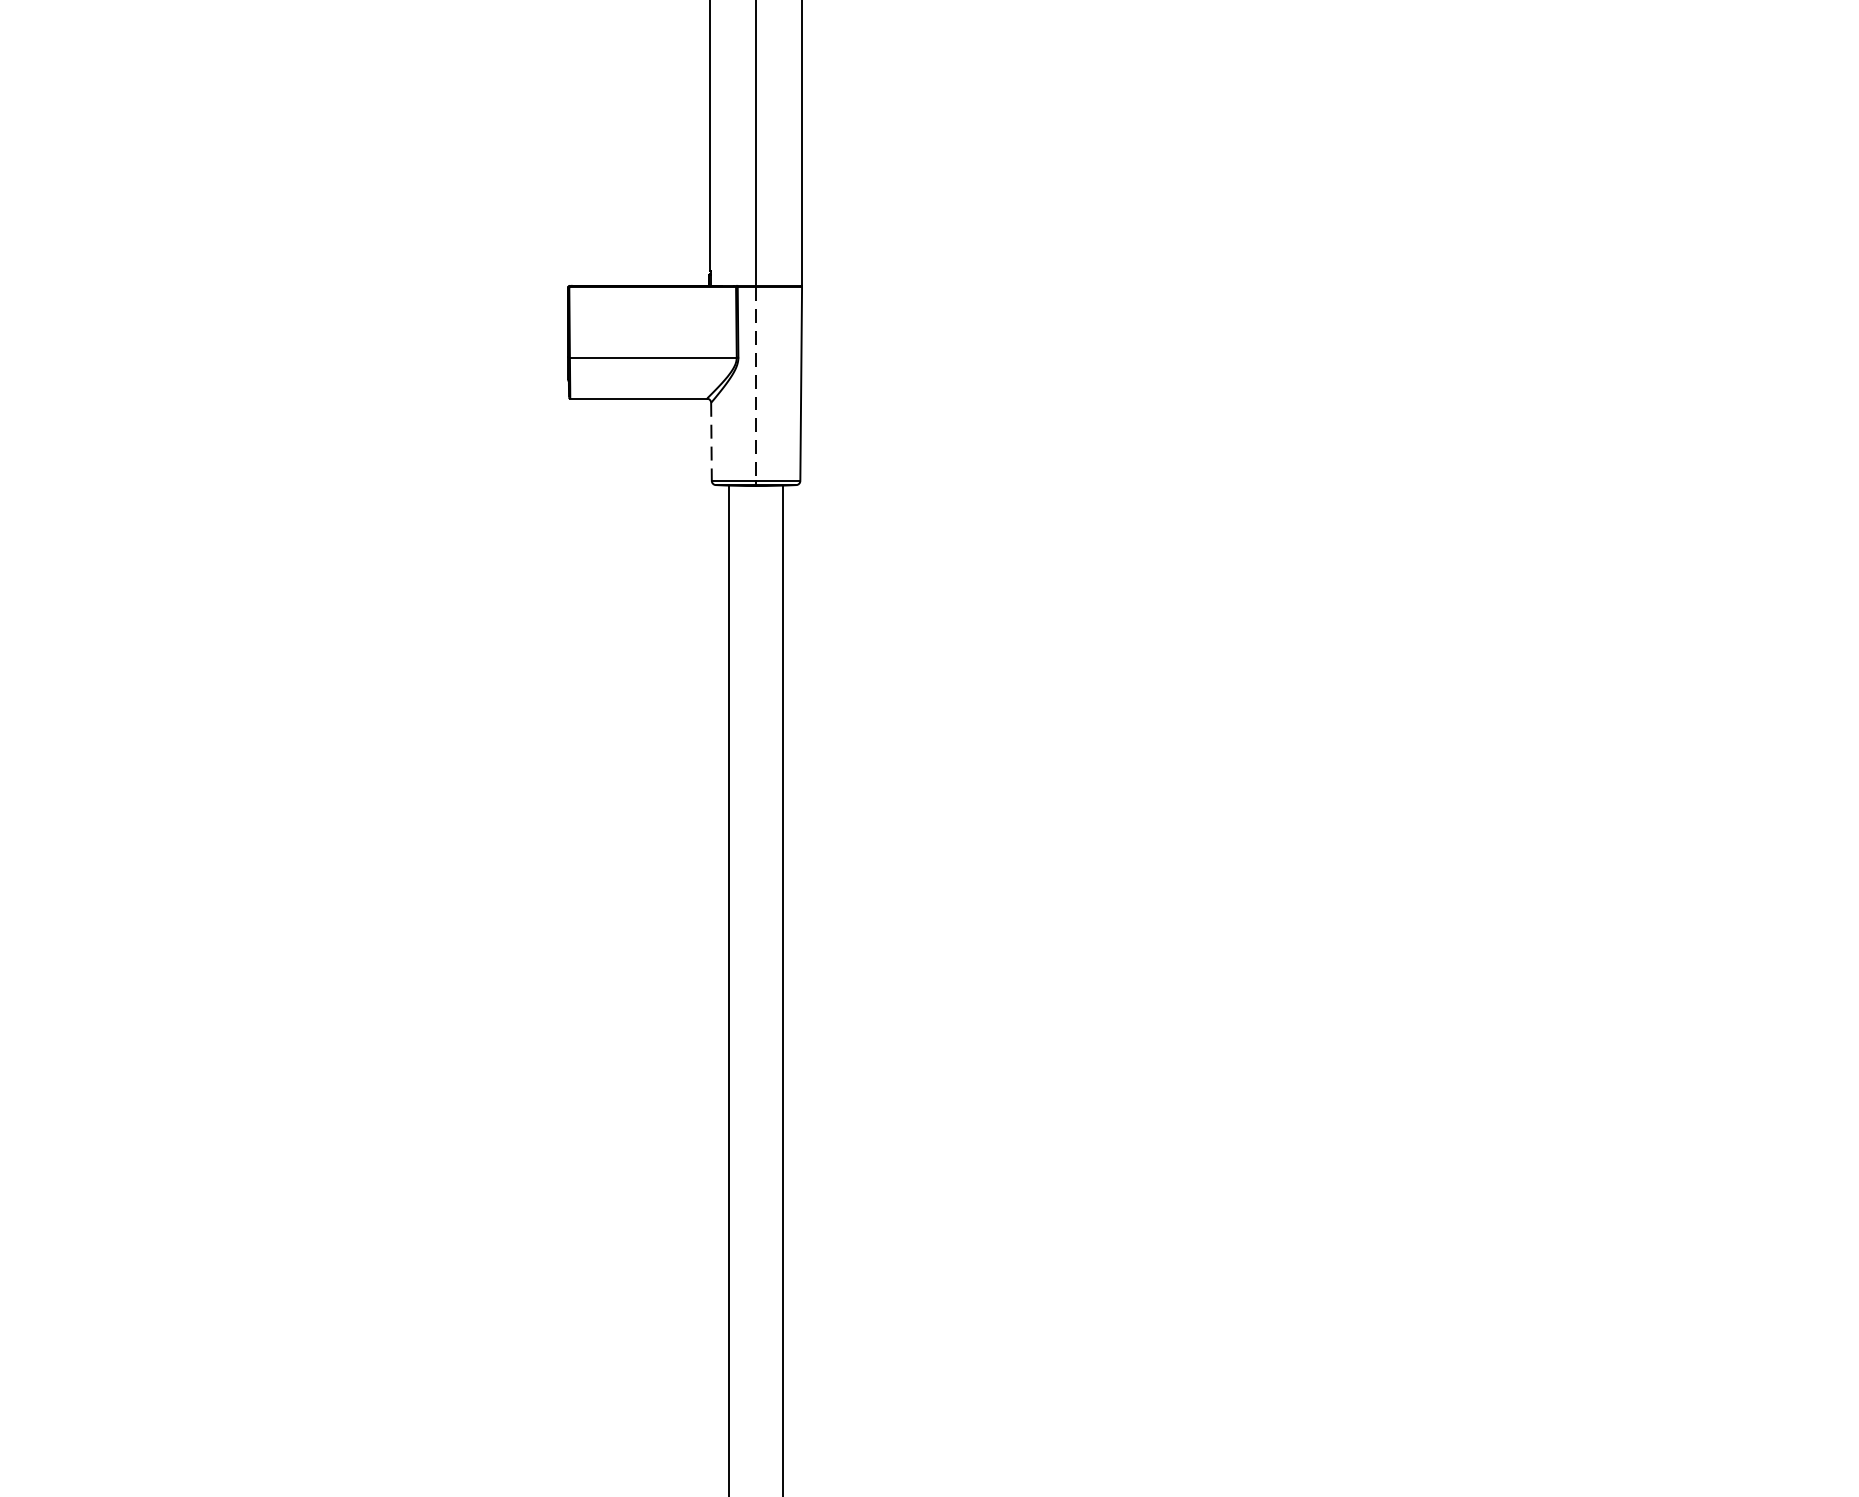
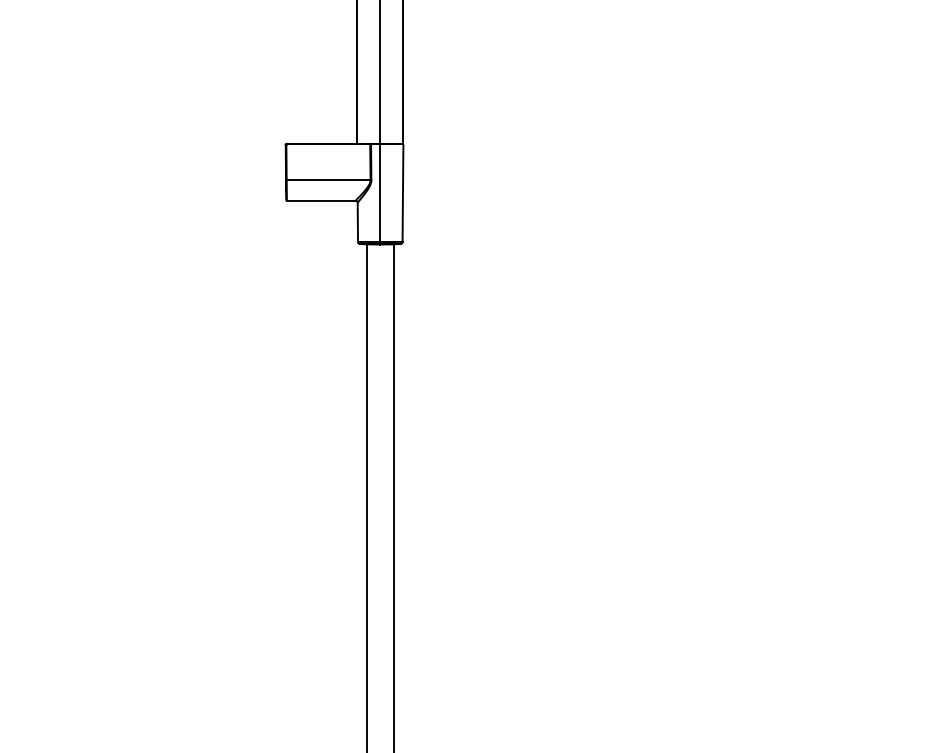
line: (756, 384) -> (380, 193), dashed -> solid
line: (710, 442) -> (357, 222), dashed -> solid

